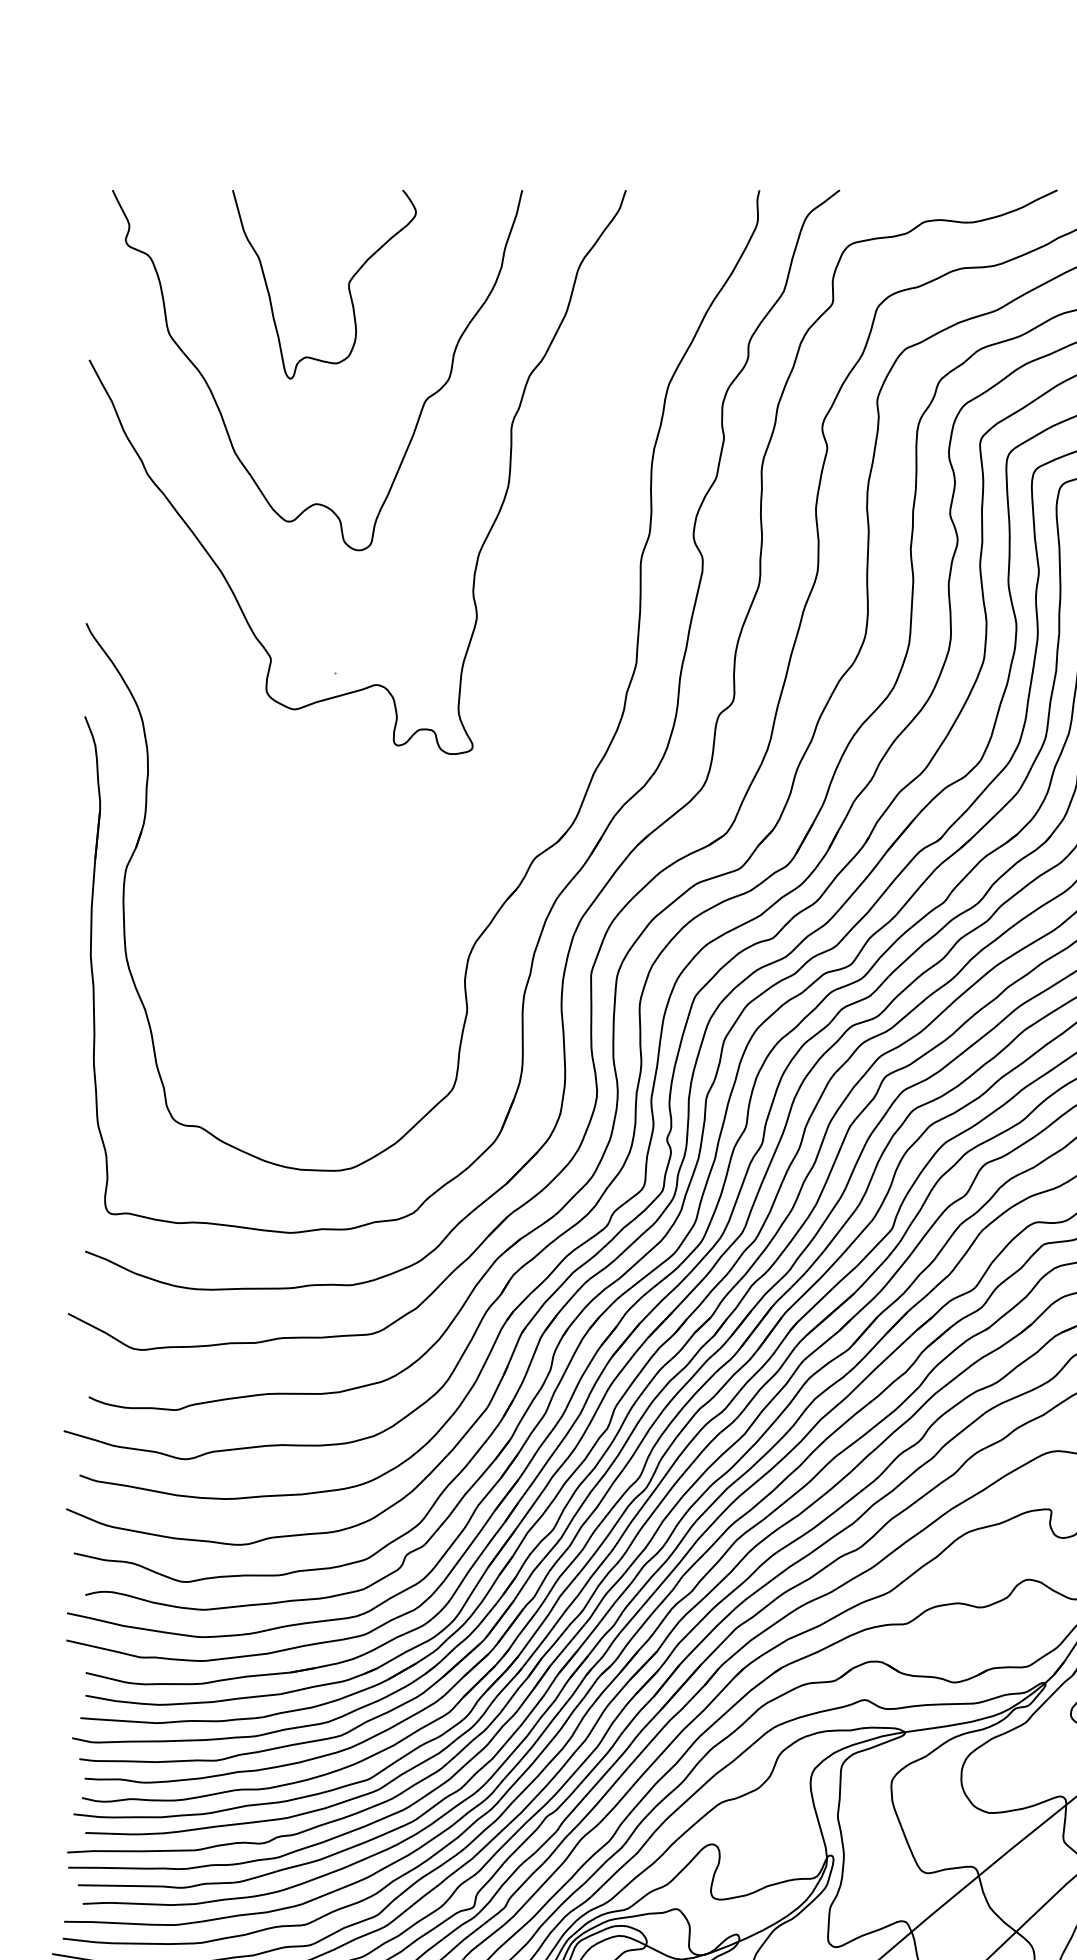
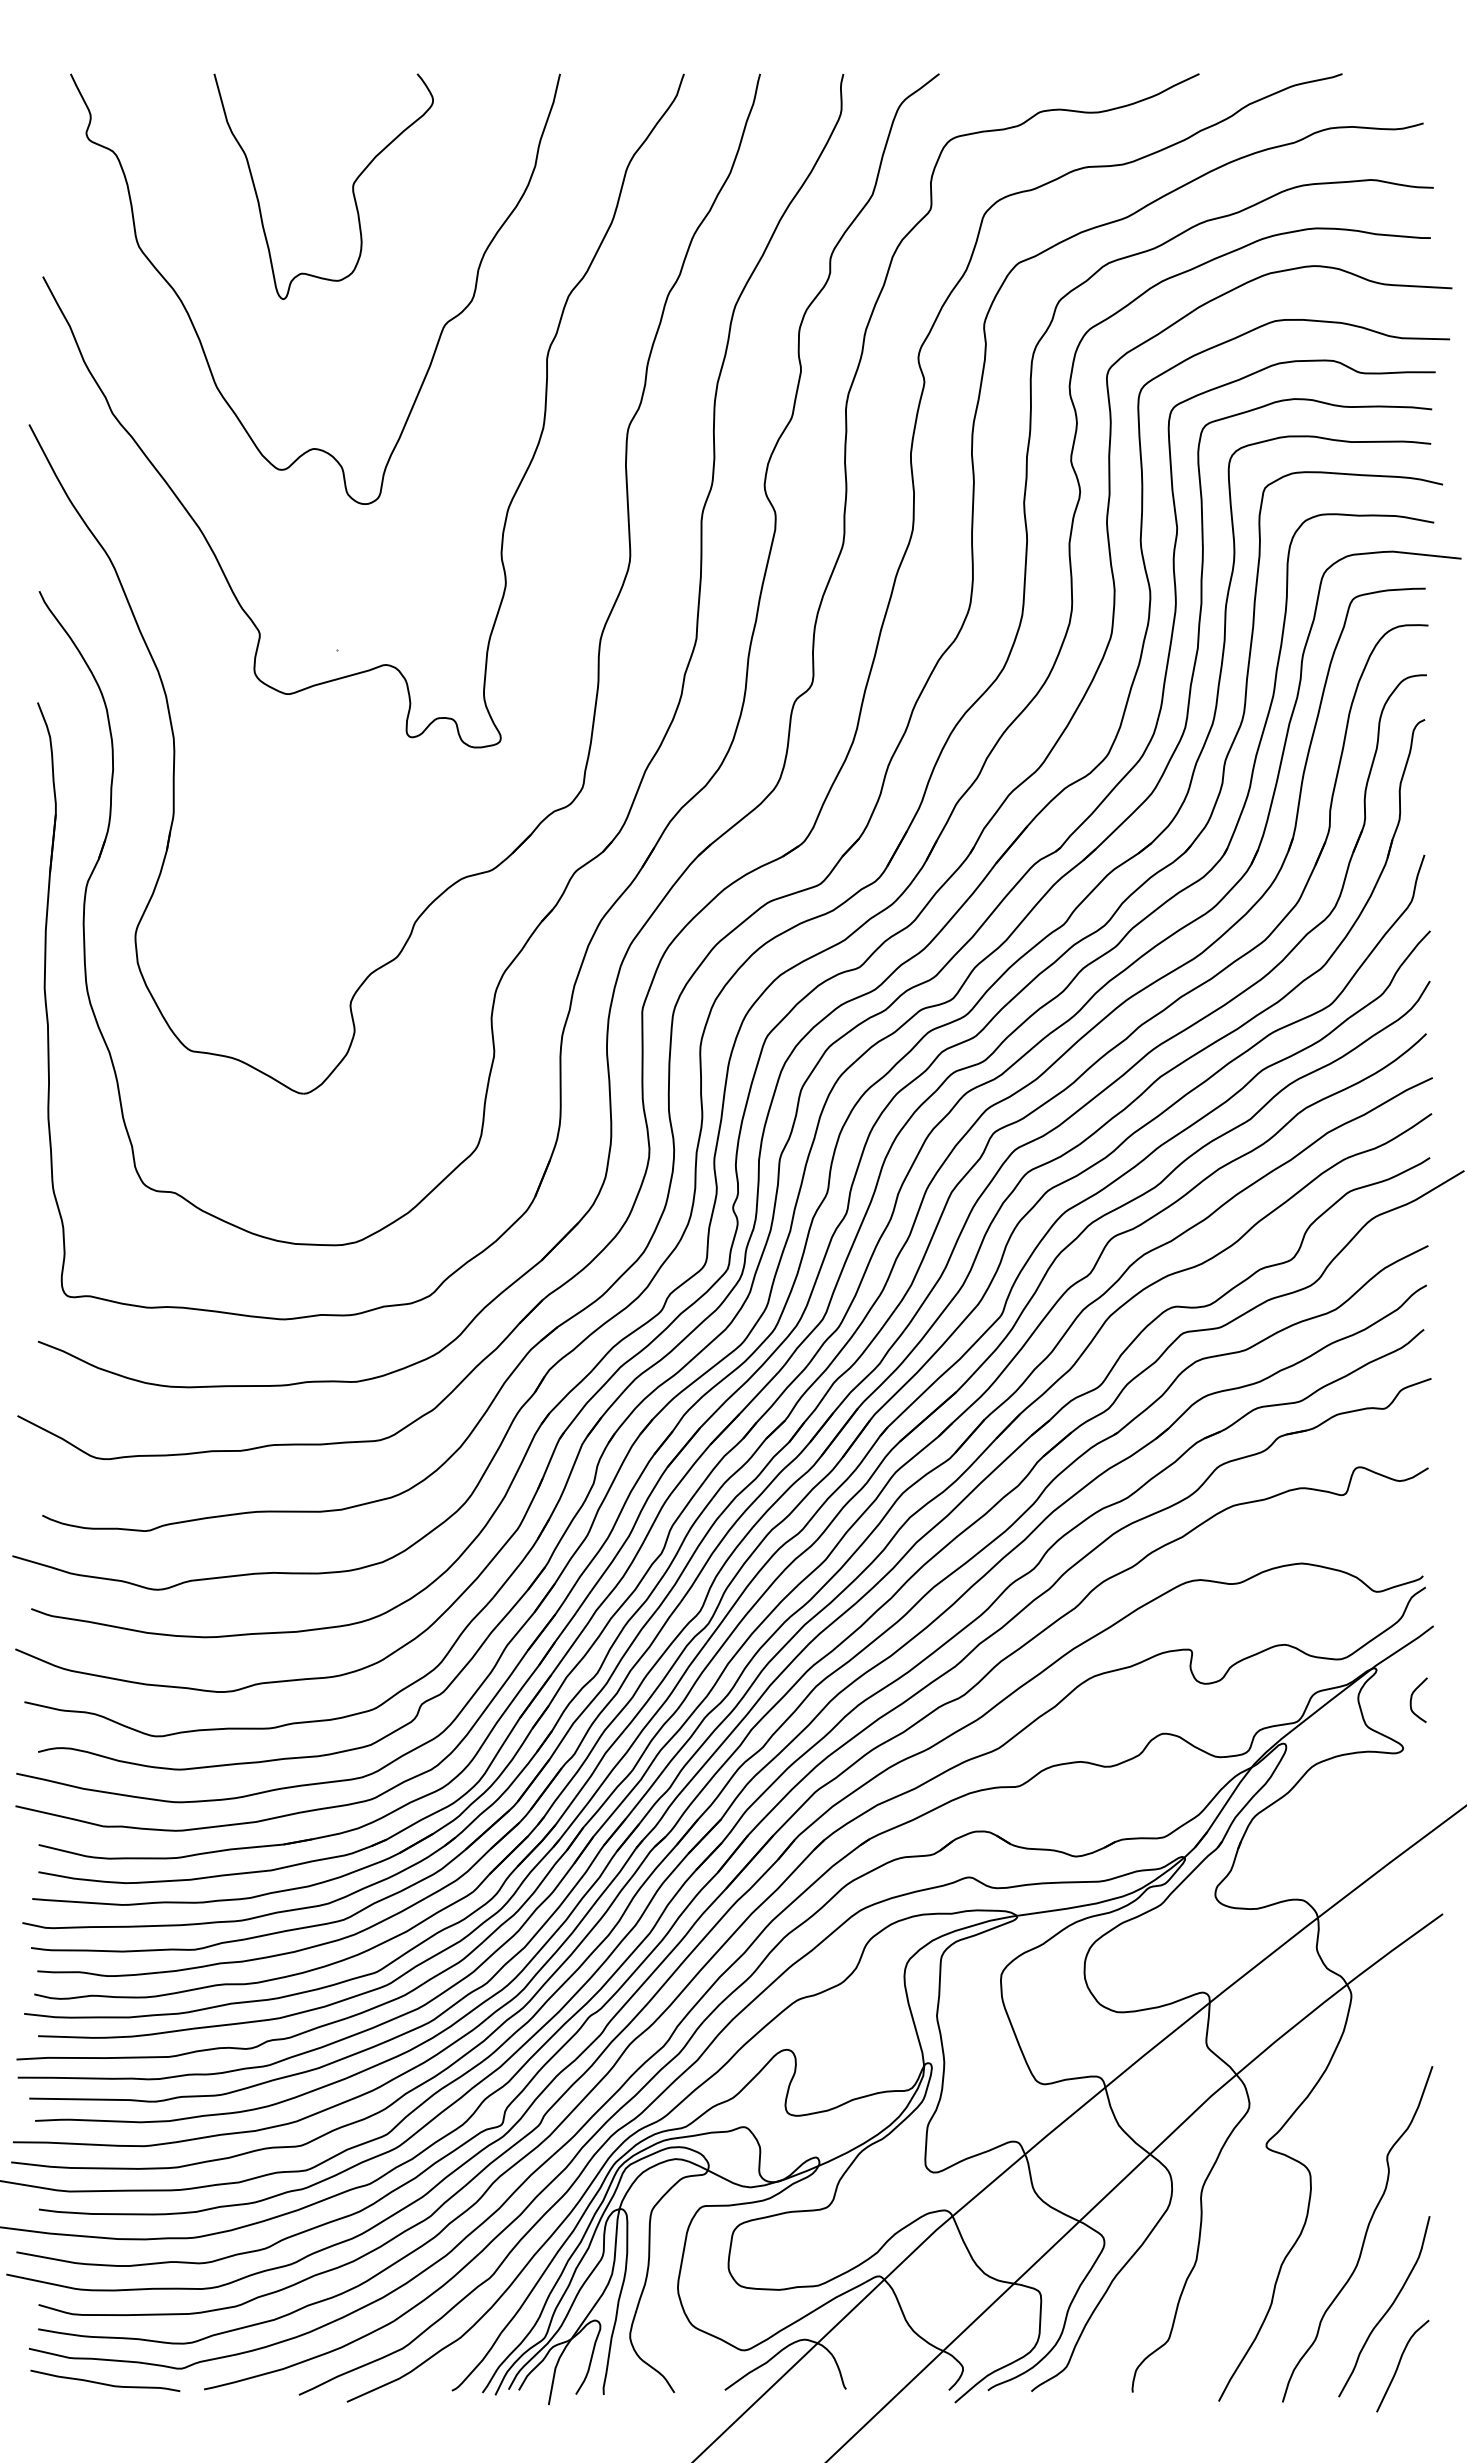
part: (556, 660) -> (600, 635), added

